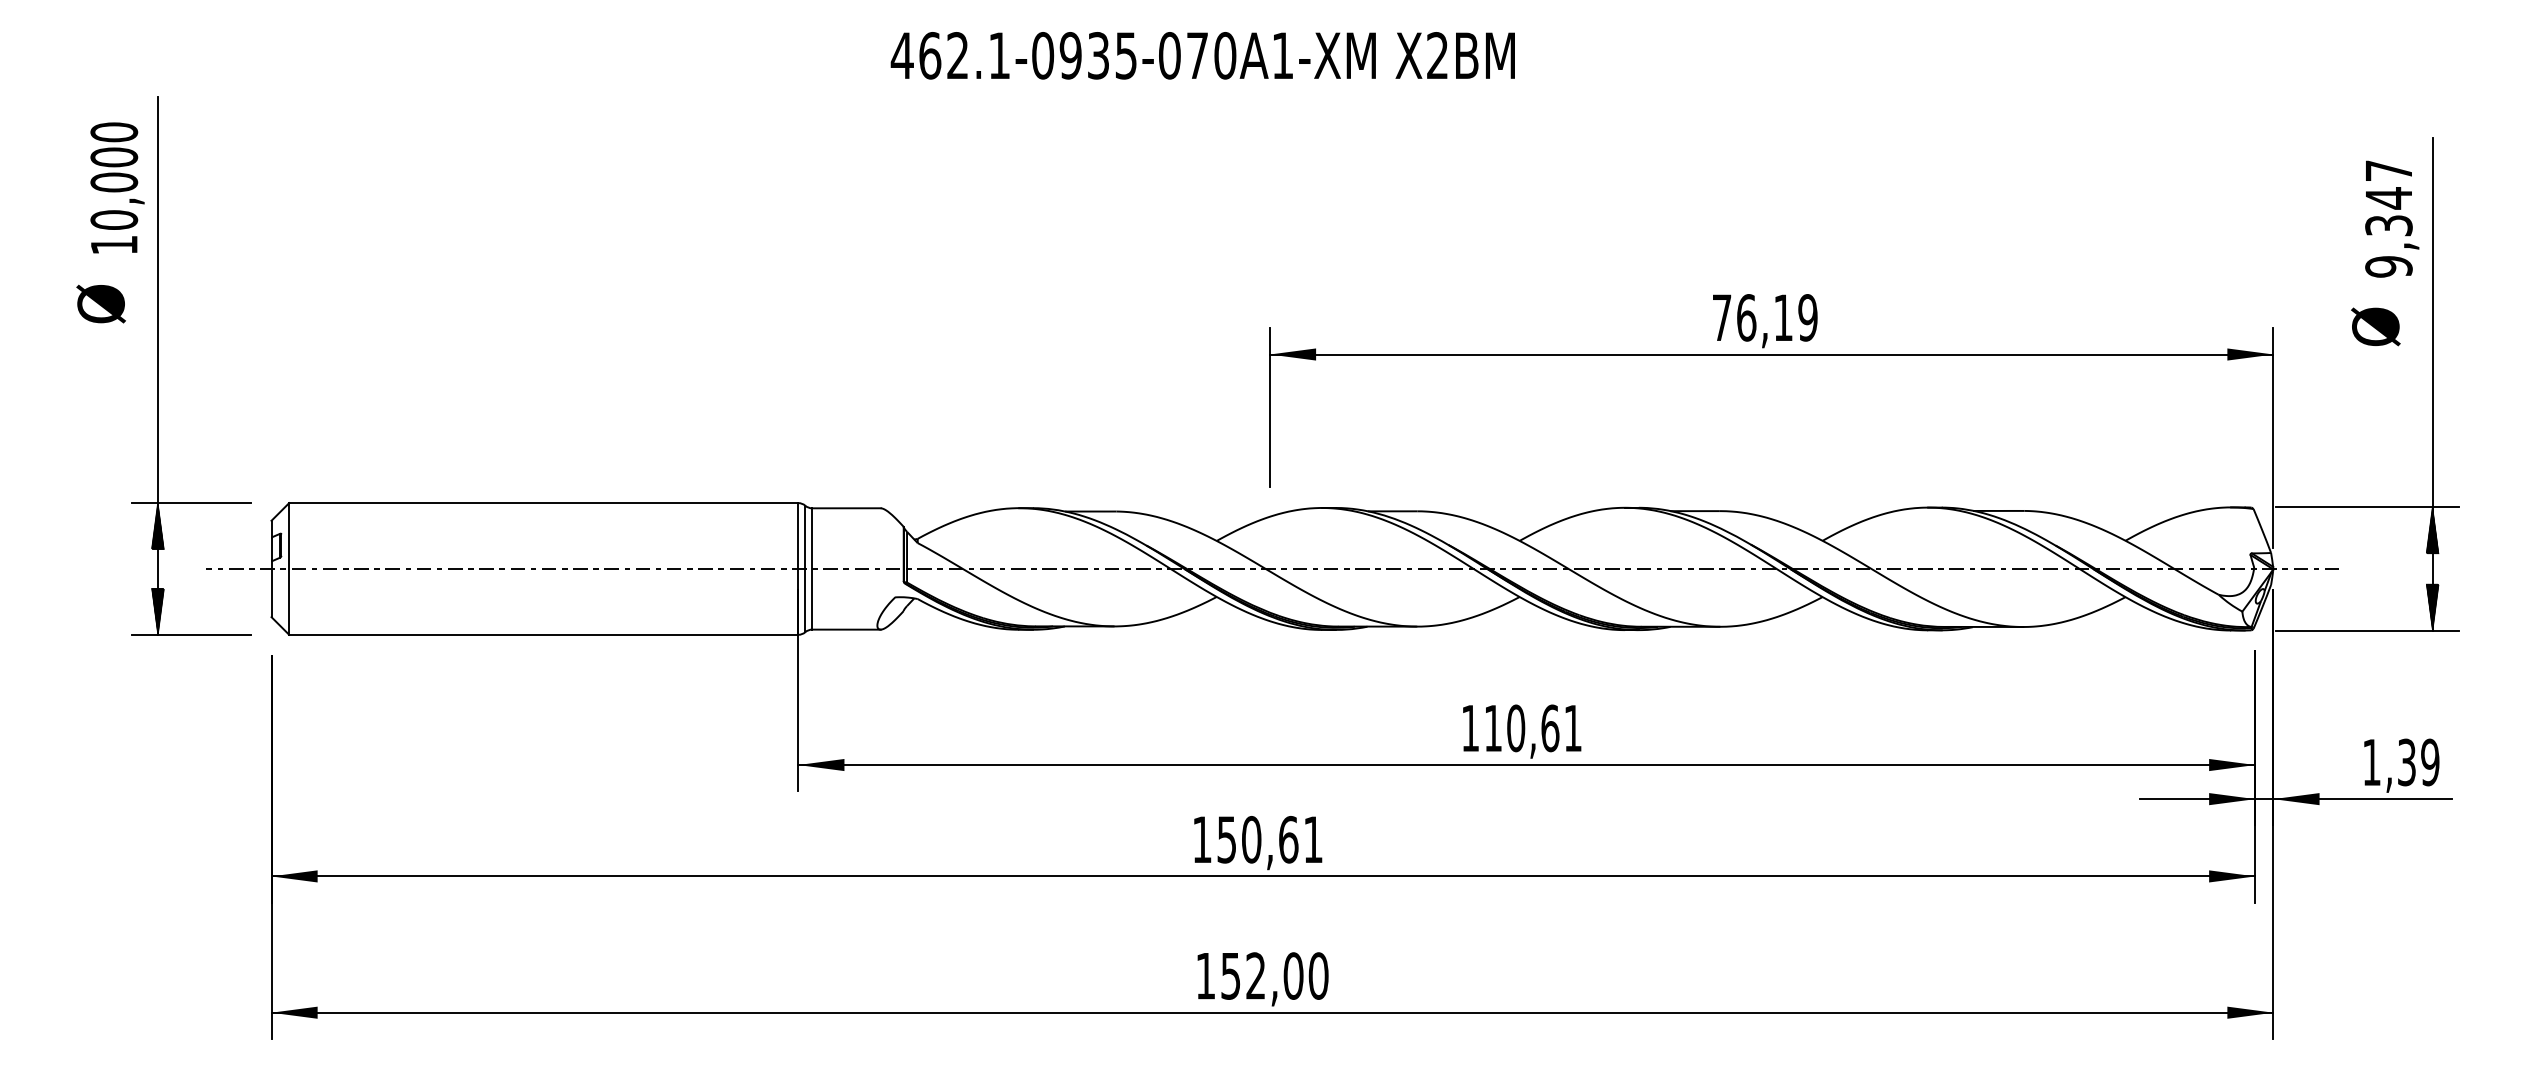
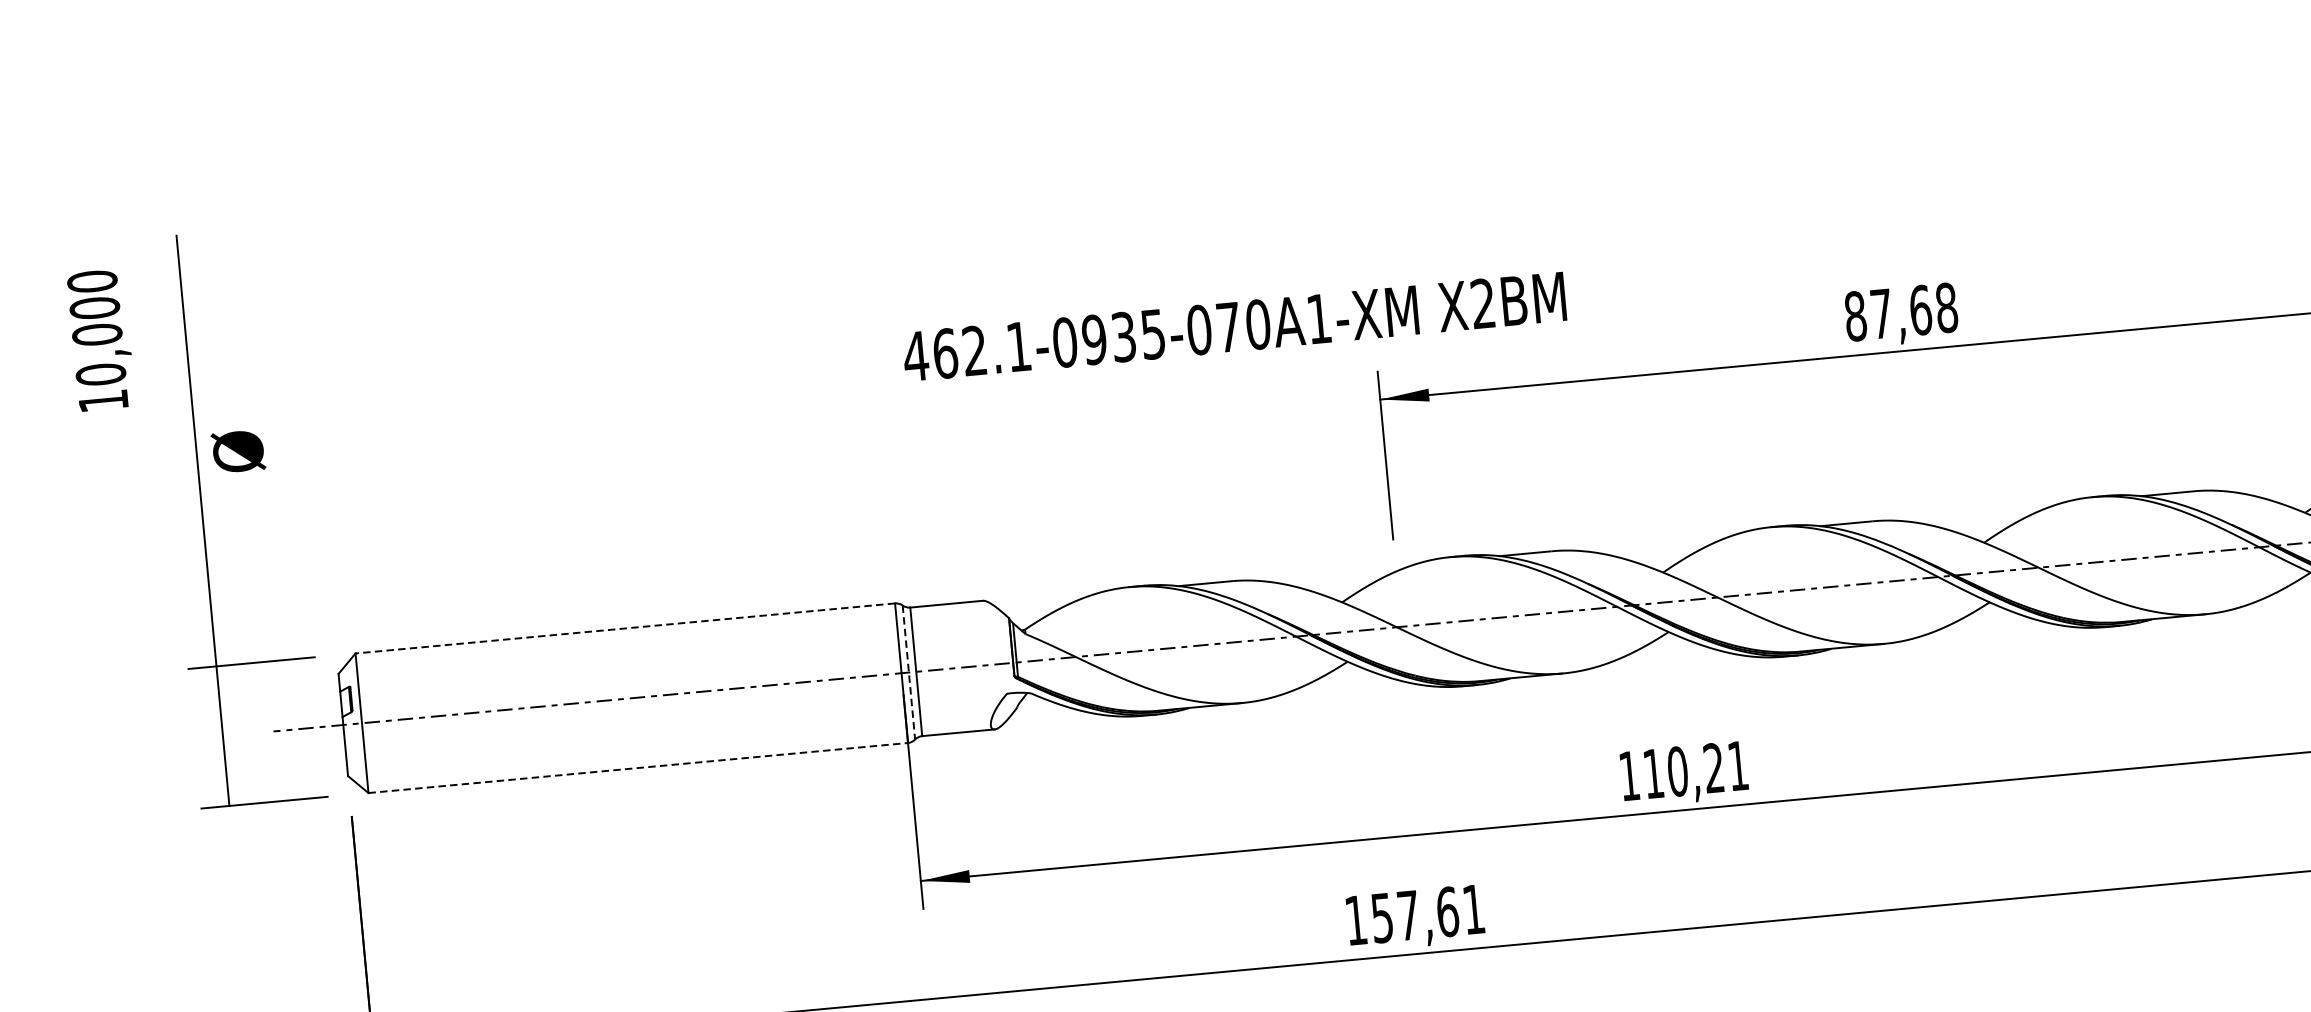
text: (1202, 55) -> (1234, 326), moved
text: (117, 187) -> (101, 339), moved
text: (100, 303) -> (237, 451), moved
text: (1764, 317) -> (1900, 311), 76,19 -> 87,68
line: (543, 503) -> (625, 628), solid -> dashed
hatch: (157, 526) -> (218, 691), removed
line: (805, 569) -> (909, 673), solid -> dashed
hatch: (157, 611) -> (226, 781), removed
line: (543, 634) -> (637, 767), solid -> dashed
text: (1550, 728) -> (1714, 768), 110,61 -> 110,21
text: (1251, 839) -> (1408, 915), 150,61 -> 157,61

